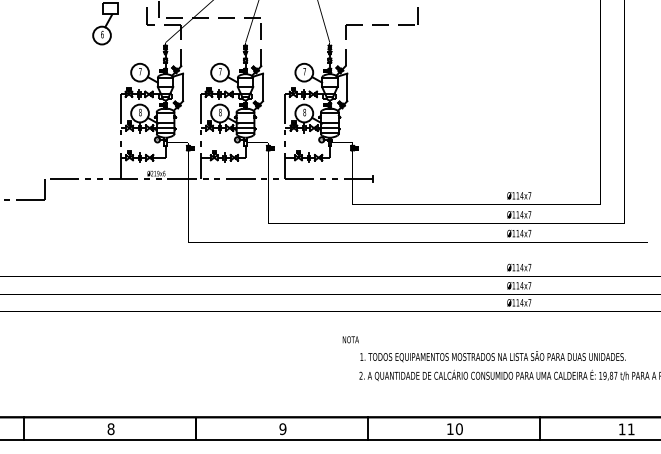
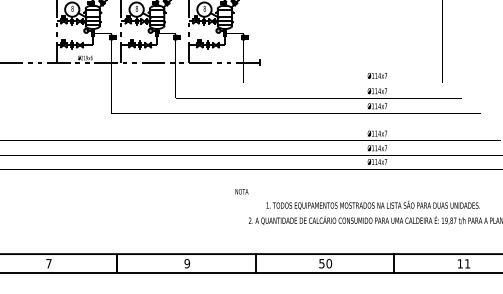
text: (492, 356) -> (372, 205), moved
text: (110, 429) -> (48, 263), 8 -> 7
text: (450, 429) -> (322, 263), 10 -> 50

